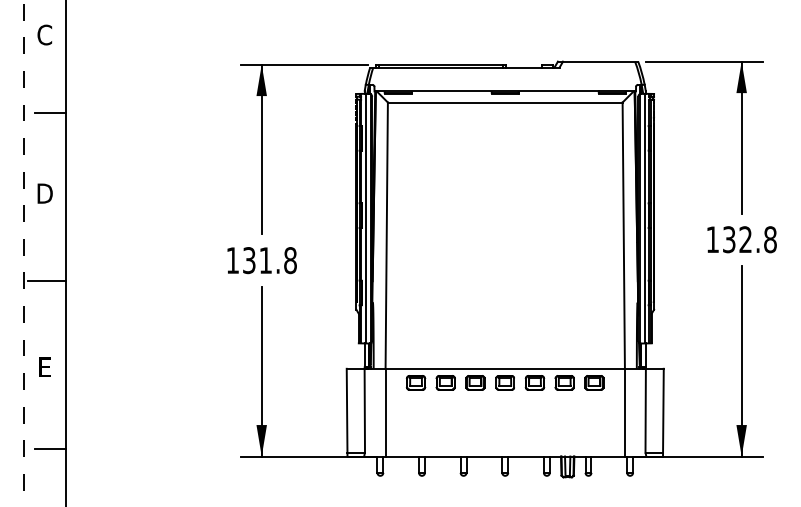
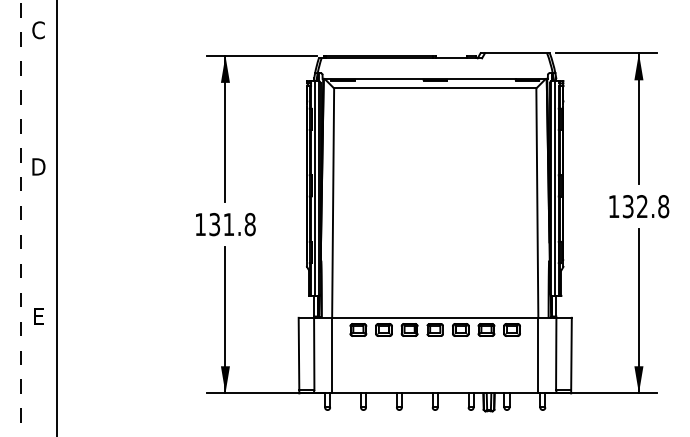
line: (49, 113) -> (42, 97), removed
line: (46, 280) -> (40, 241), removed
line: (49, 448) -> (42, 386), removed

